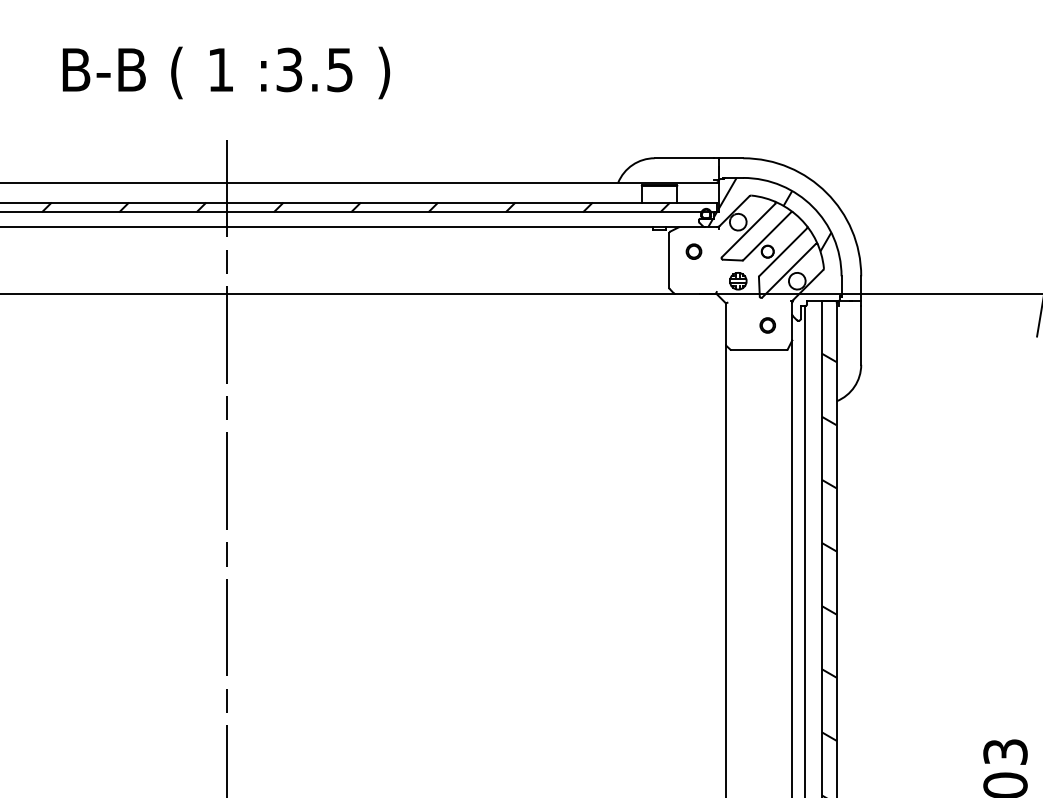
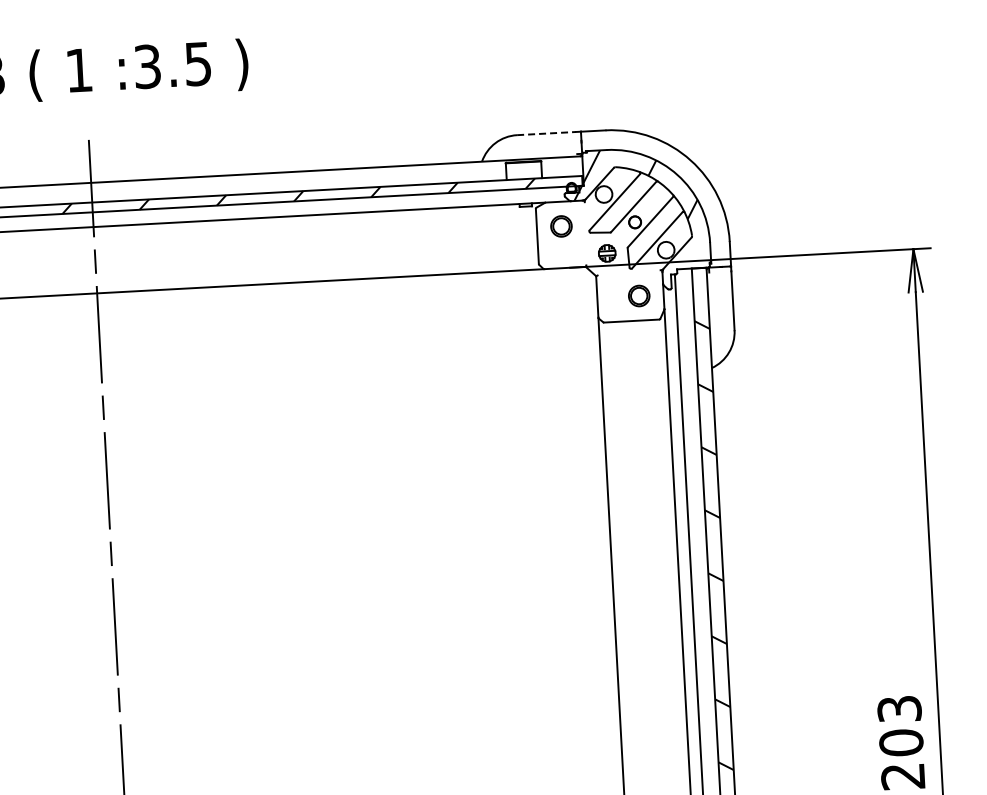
line: (684, 158) -> (546, 133), solid -> dashed
part: (693, 251) -> (560, 226), size x1.4
circle: (767, 325) -> (638, 296), size x1.4

